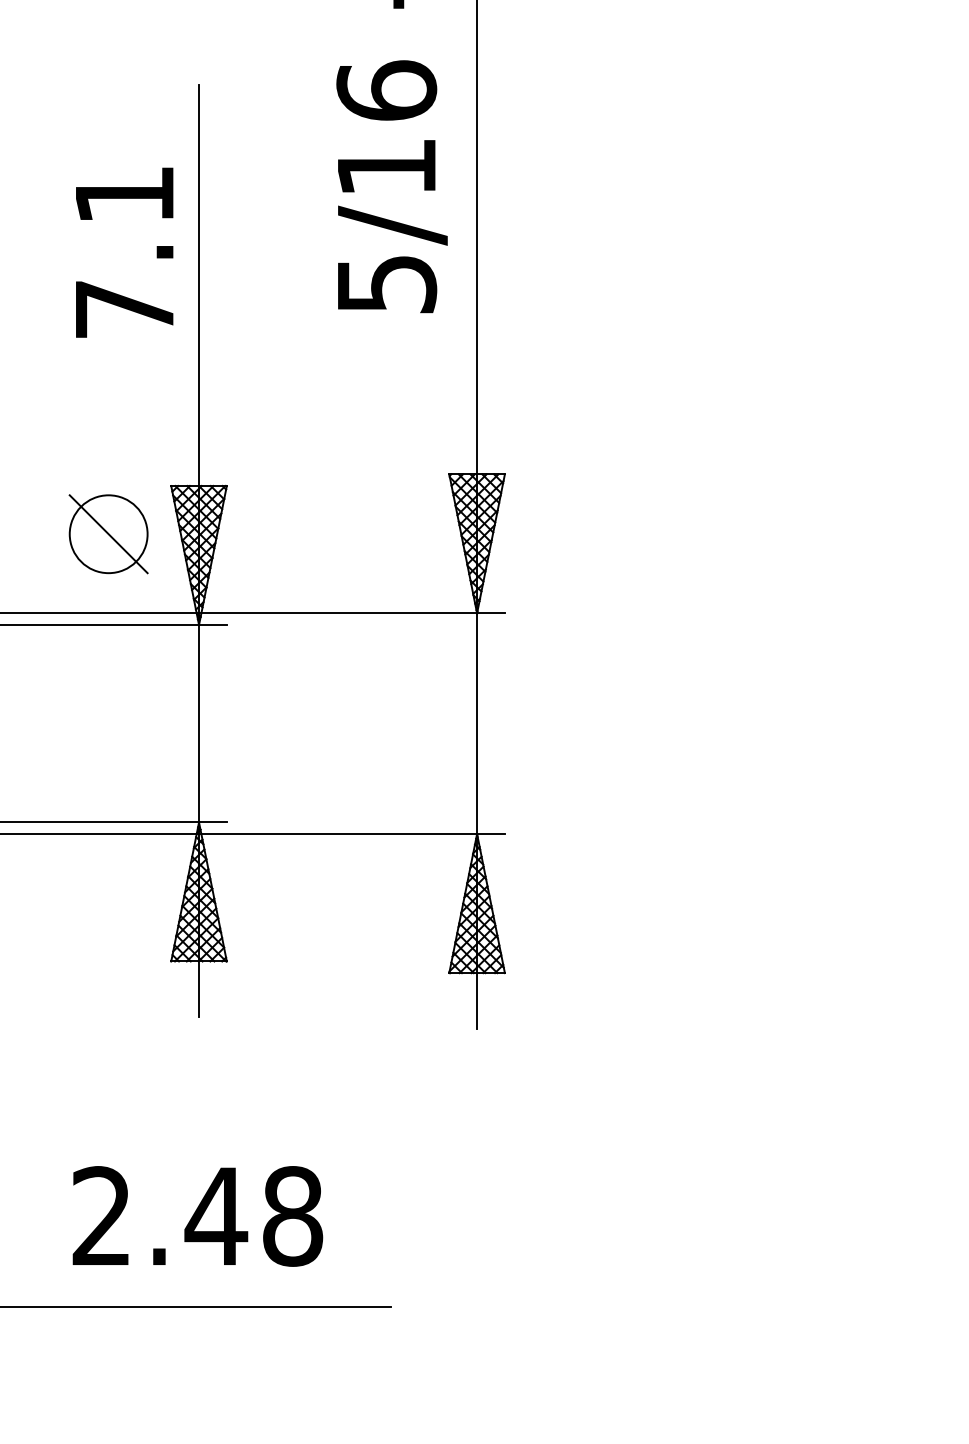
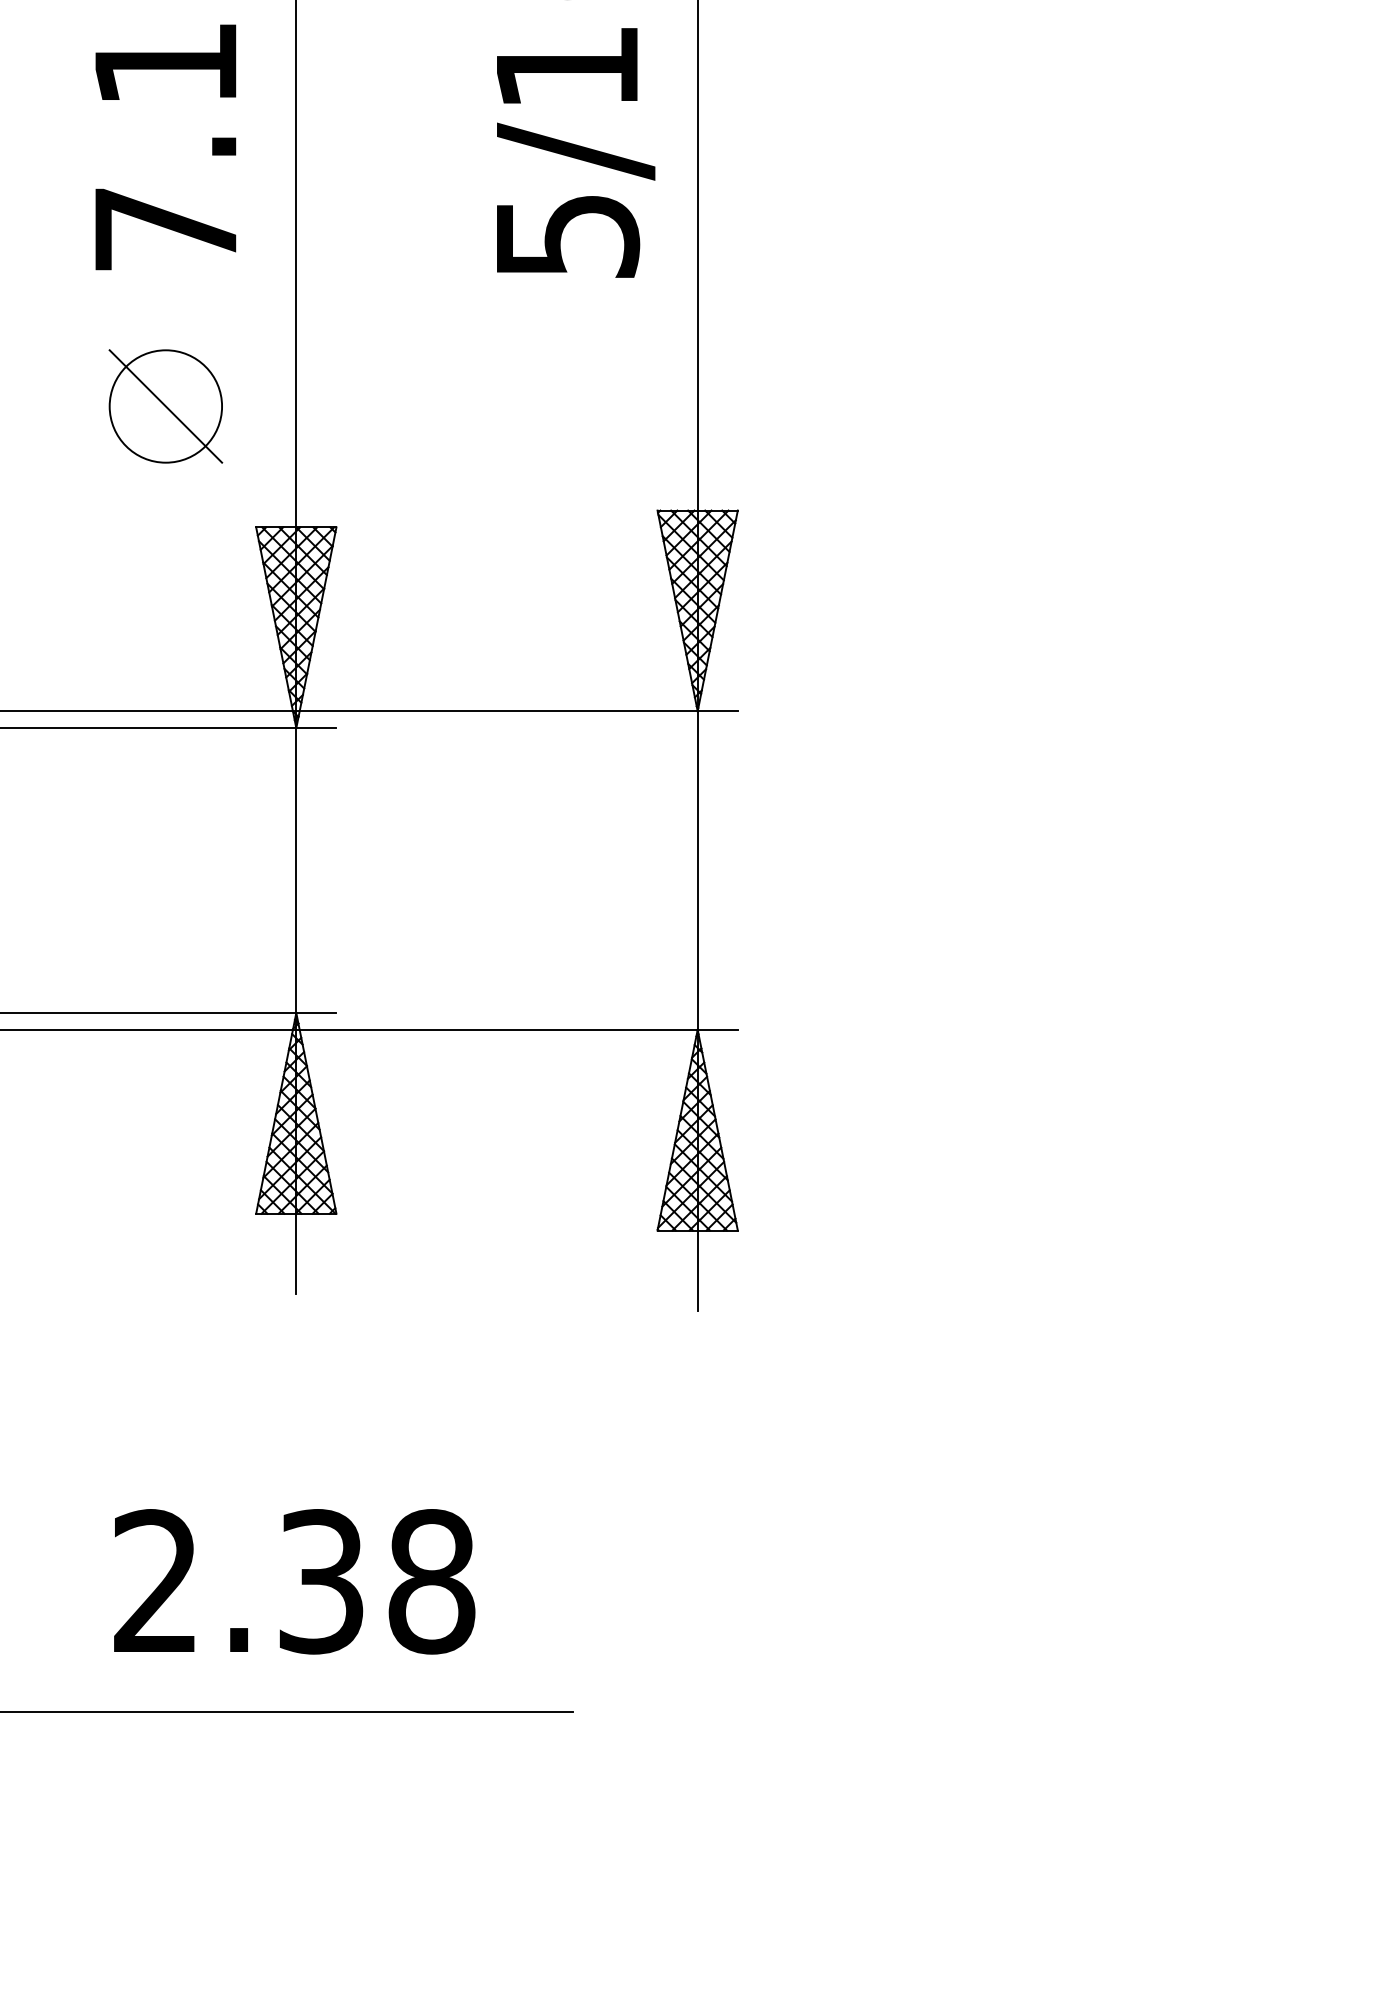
text: (124, 252) -> (165, 147), moved
part: (108, 534) -> (165, 406), moved
text: (216, 1216) -> (321, 1581), 2.48 -> 2.38

